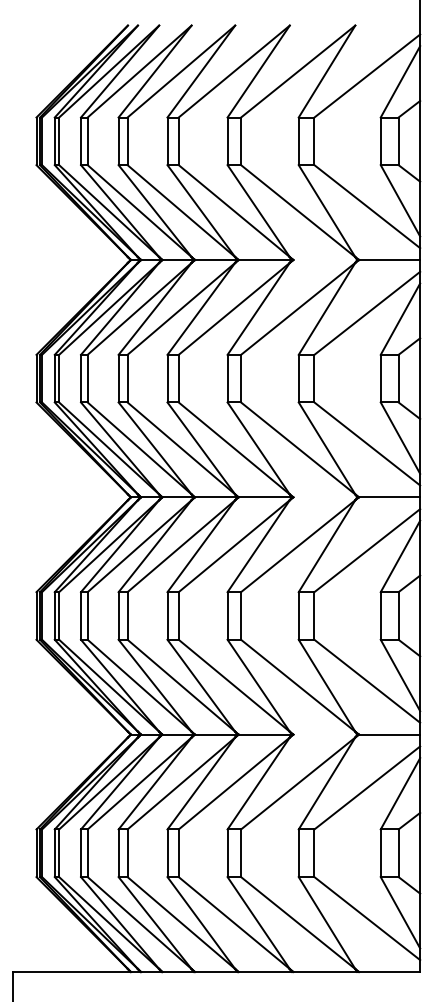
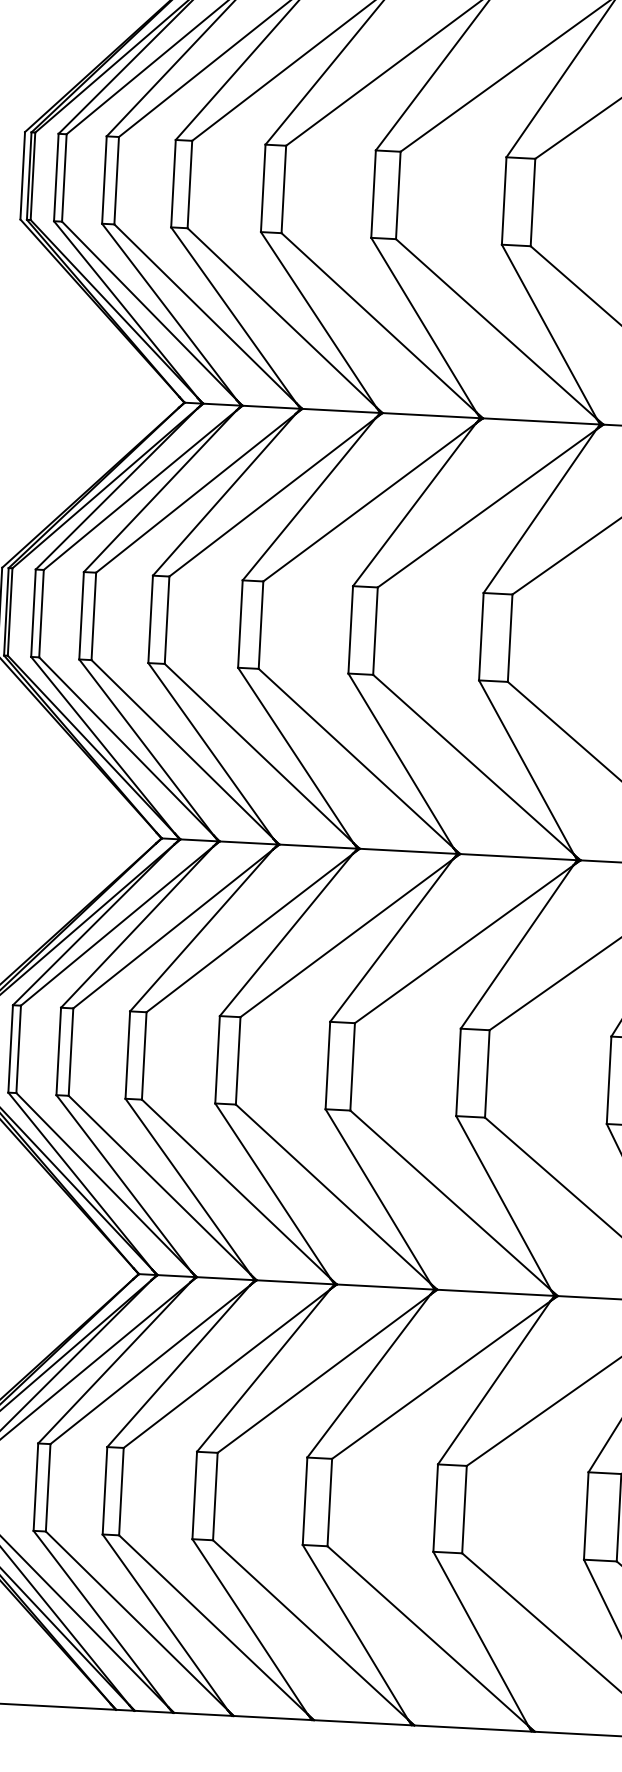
line: (325, 260) -> (541, 422), added
line: (325, 497) -> (519, 857), added
line: (325, 734) -> (496, 1292), added

